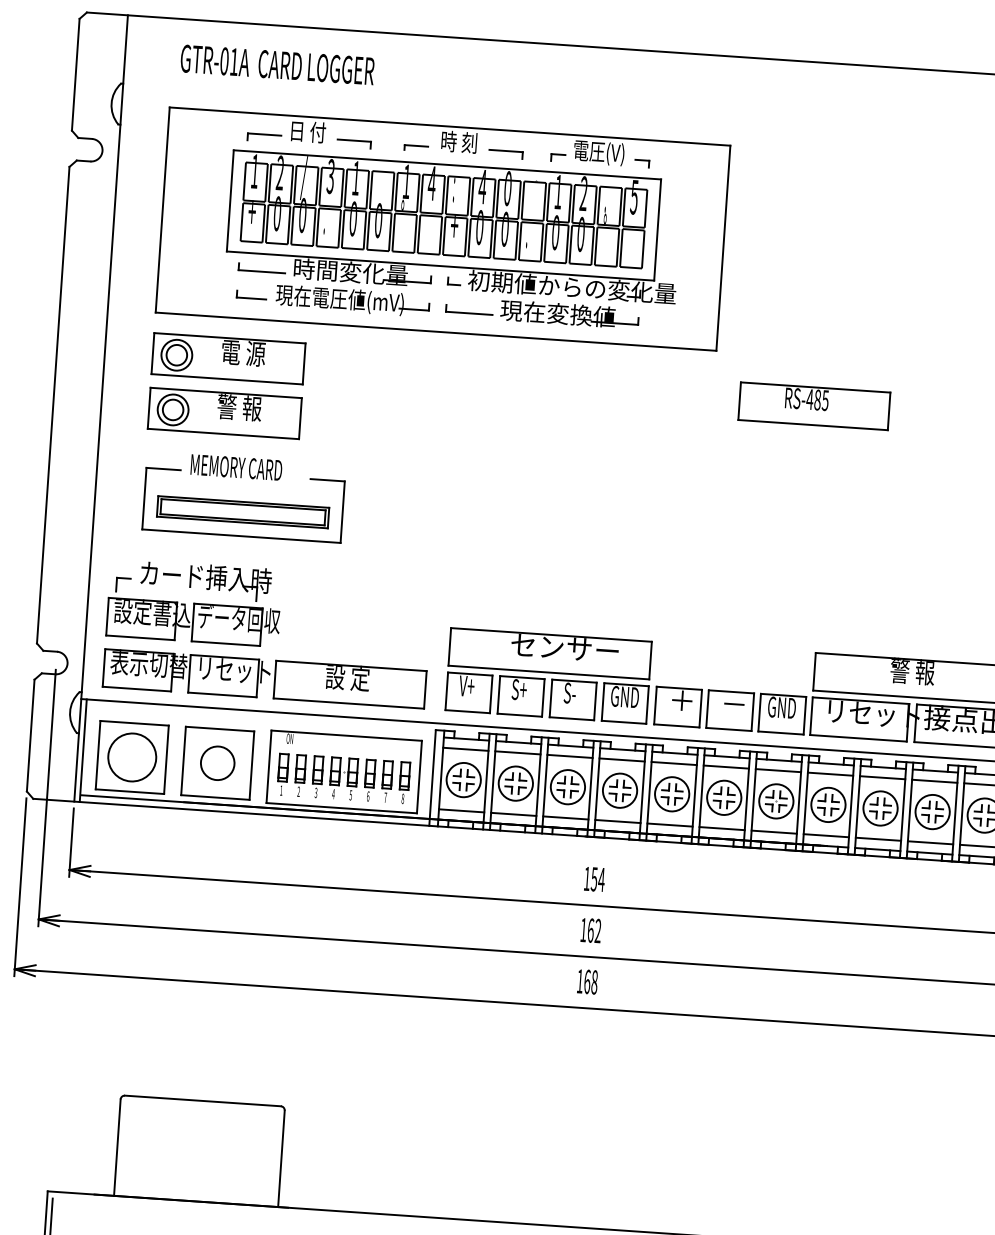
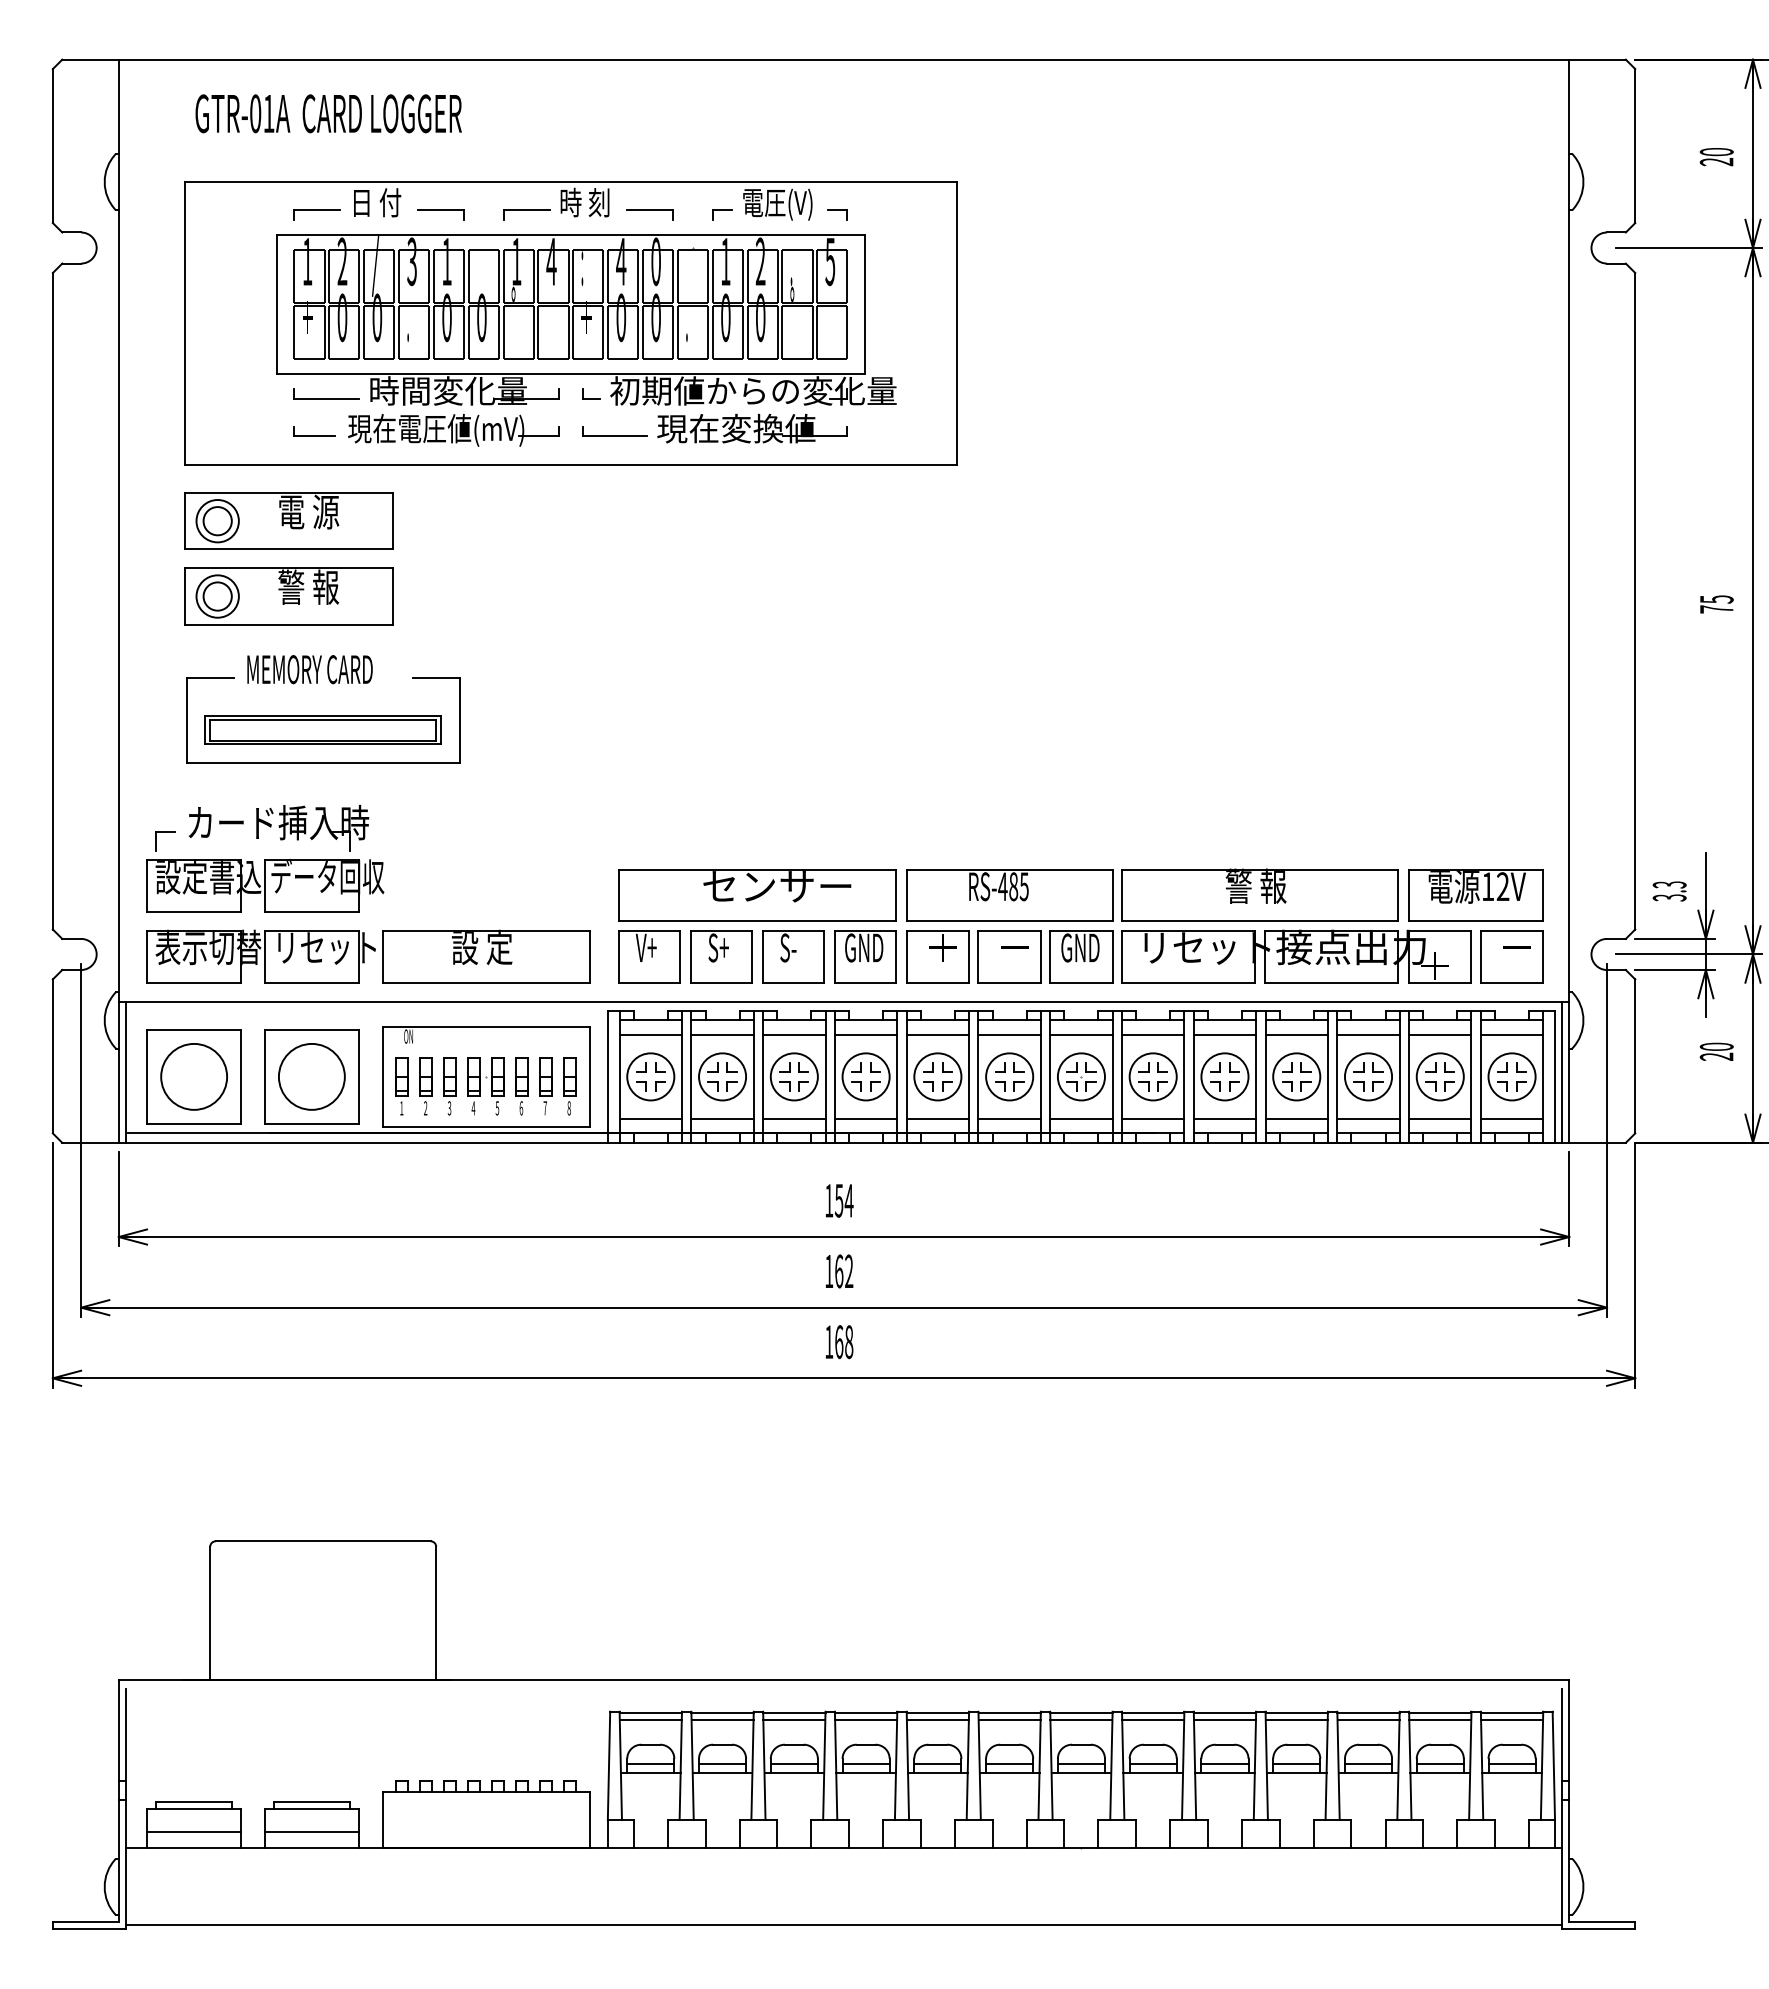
part: (416, 147) -> (526, 214), size x1.43
part: (814, 406) -> (1009, 895), moved
circle: (217, 763) -> (311, 1076), size x1.43

